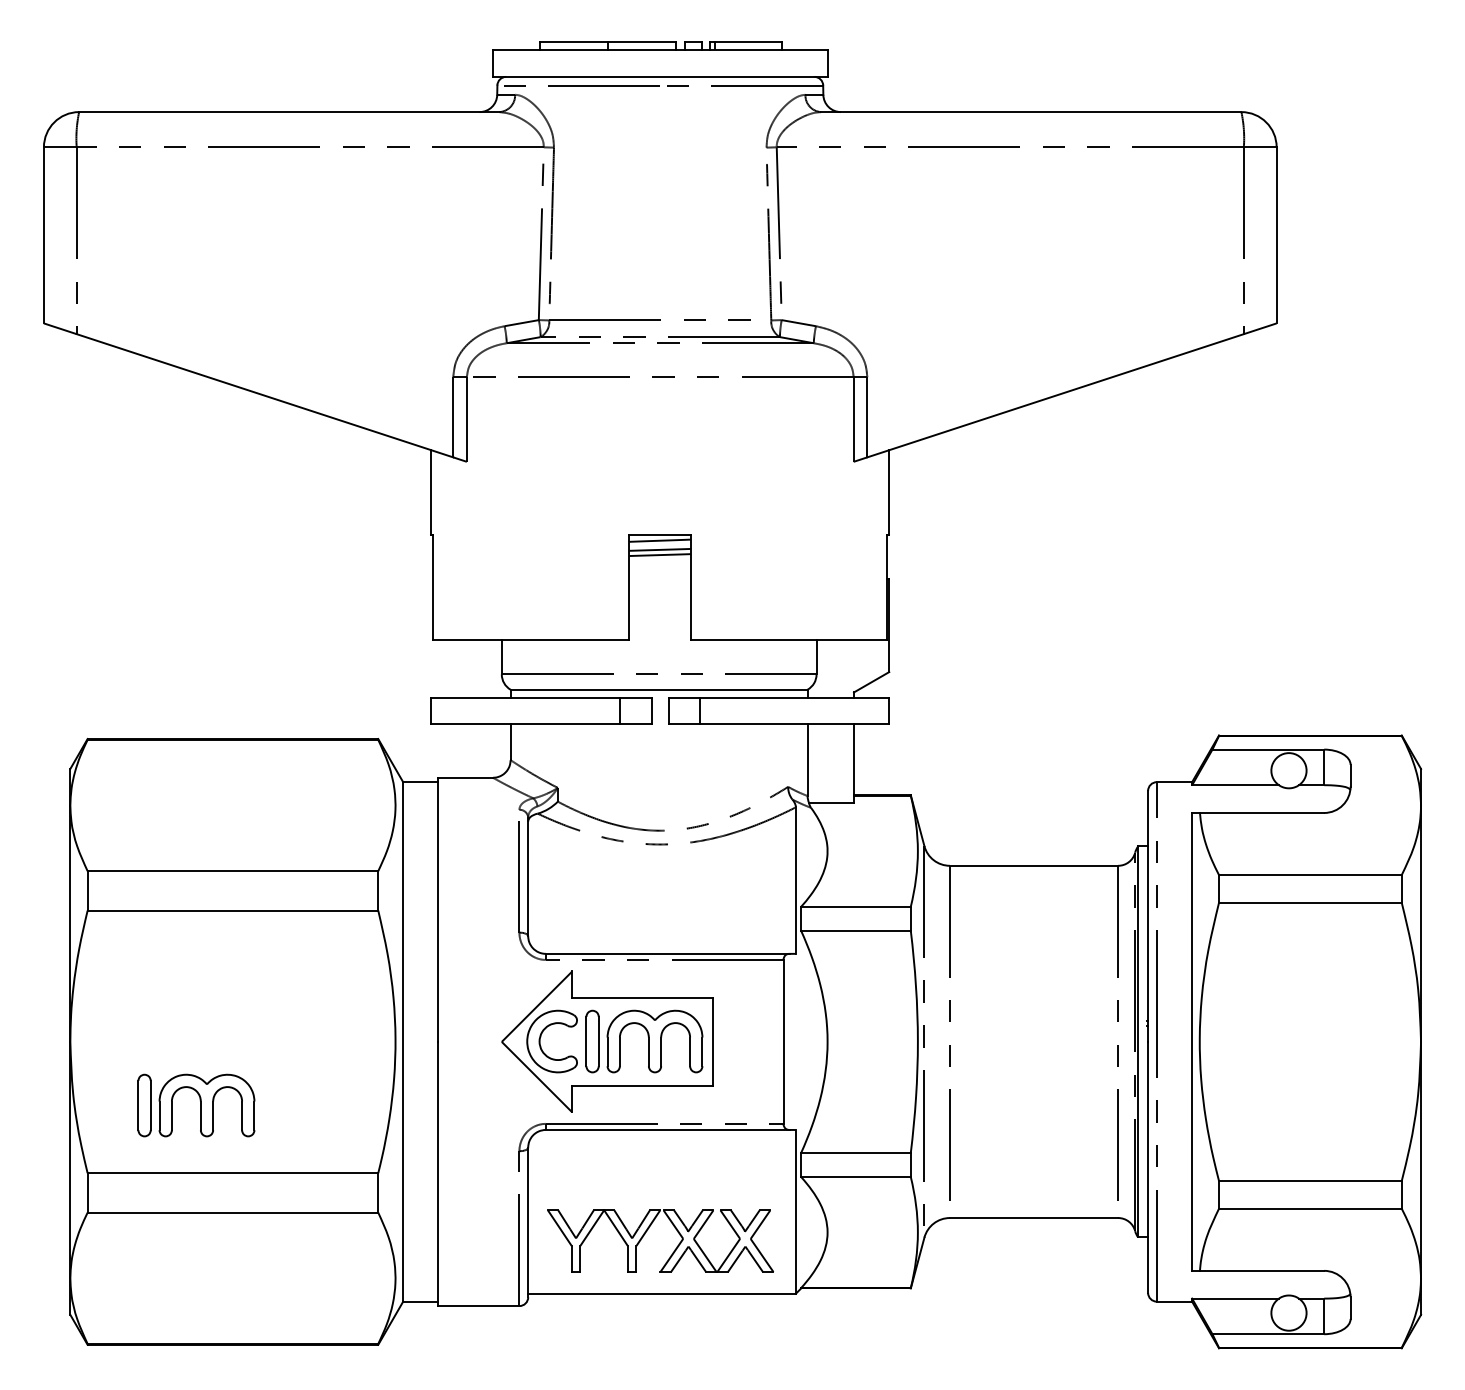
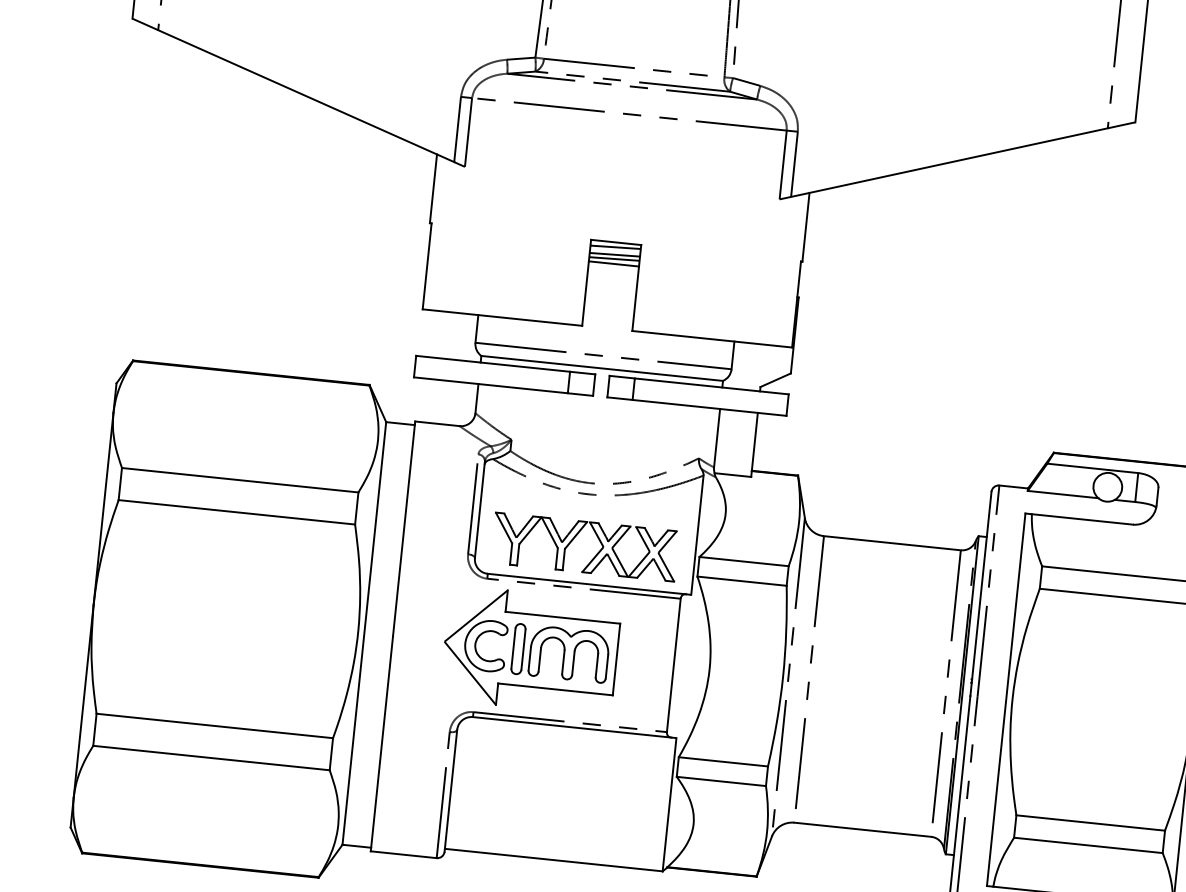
line: (660, 561) -> (614, 264), added
part: (196, 1105) -> (190, 667), removed
part: (647, 1231) -> (575, 538), moved

